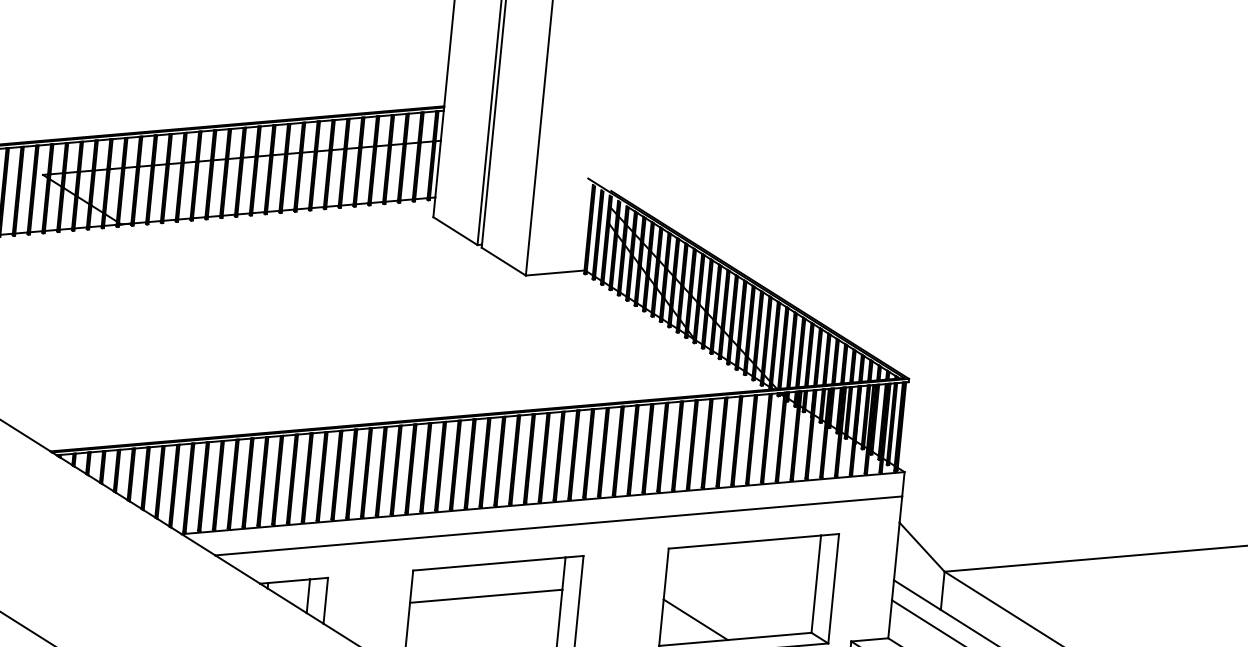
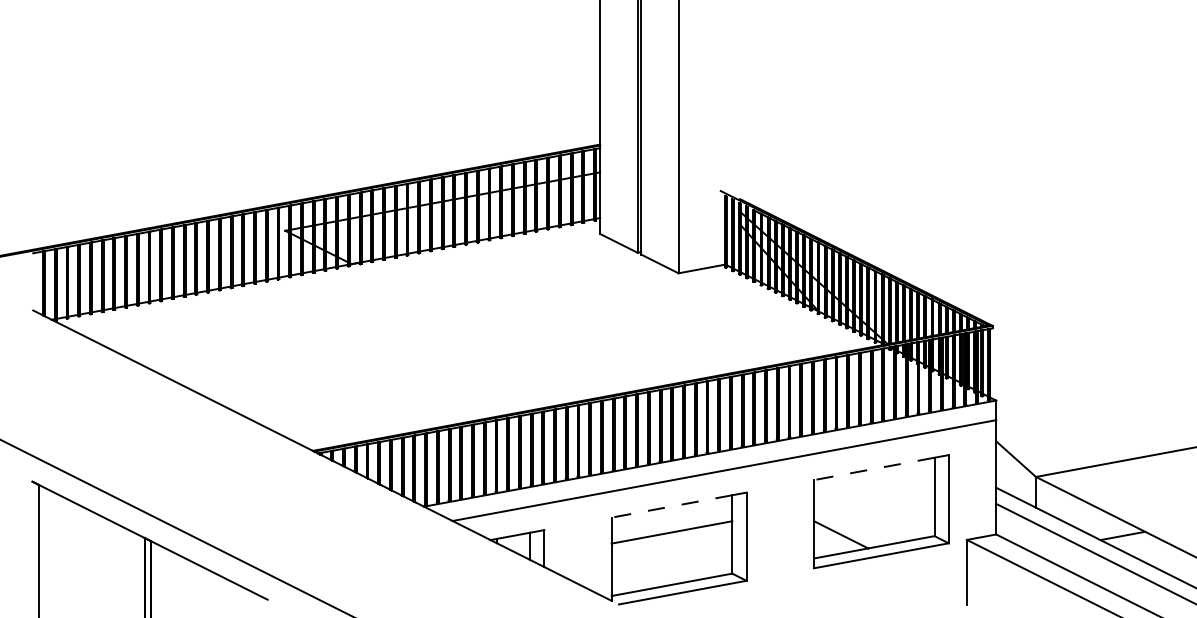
line: (743, 542) -> (873, 469), solid -> dashed
line: (488, 564) -> (671, 506), solid -> dashed

